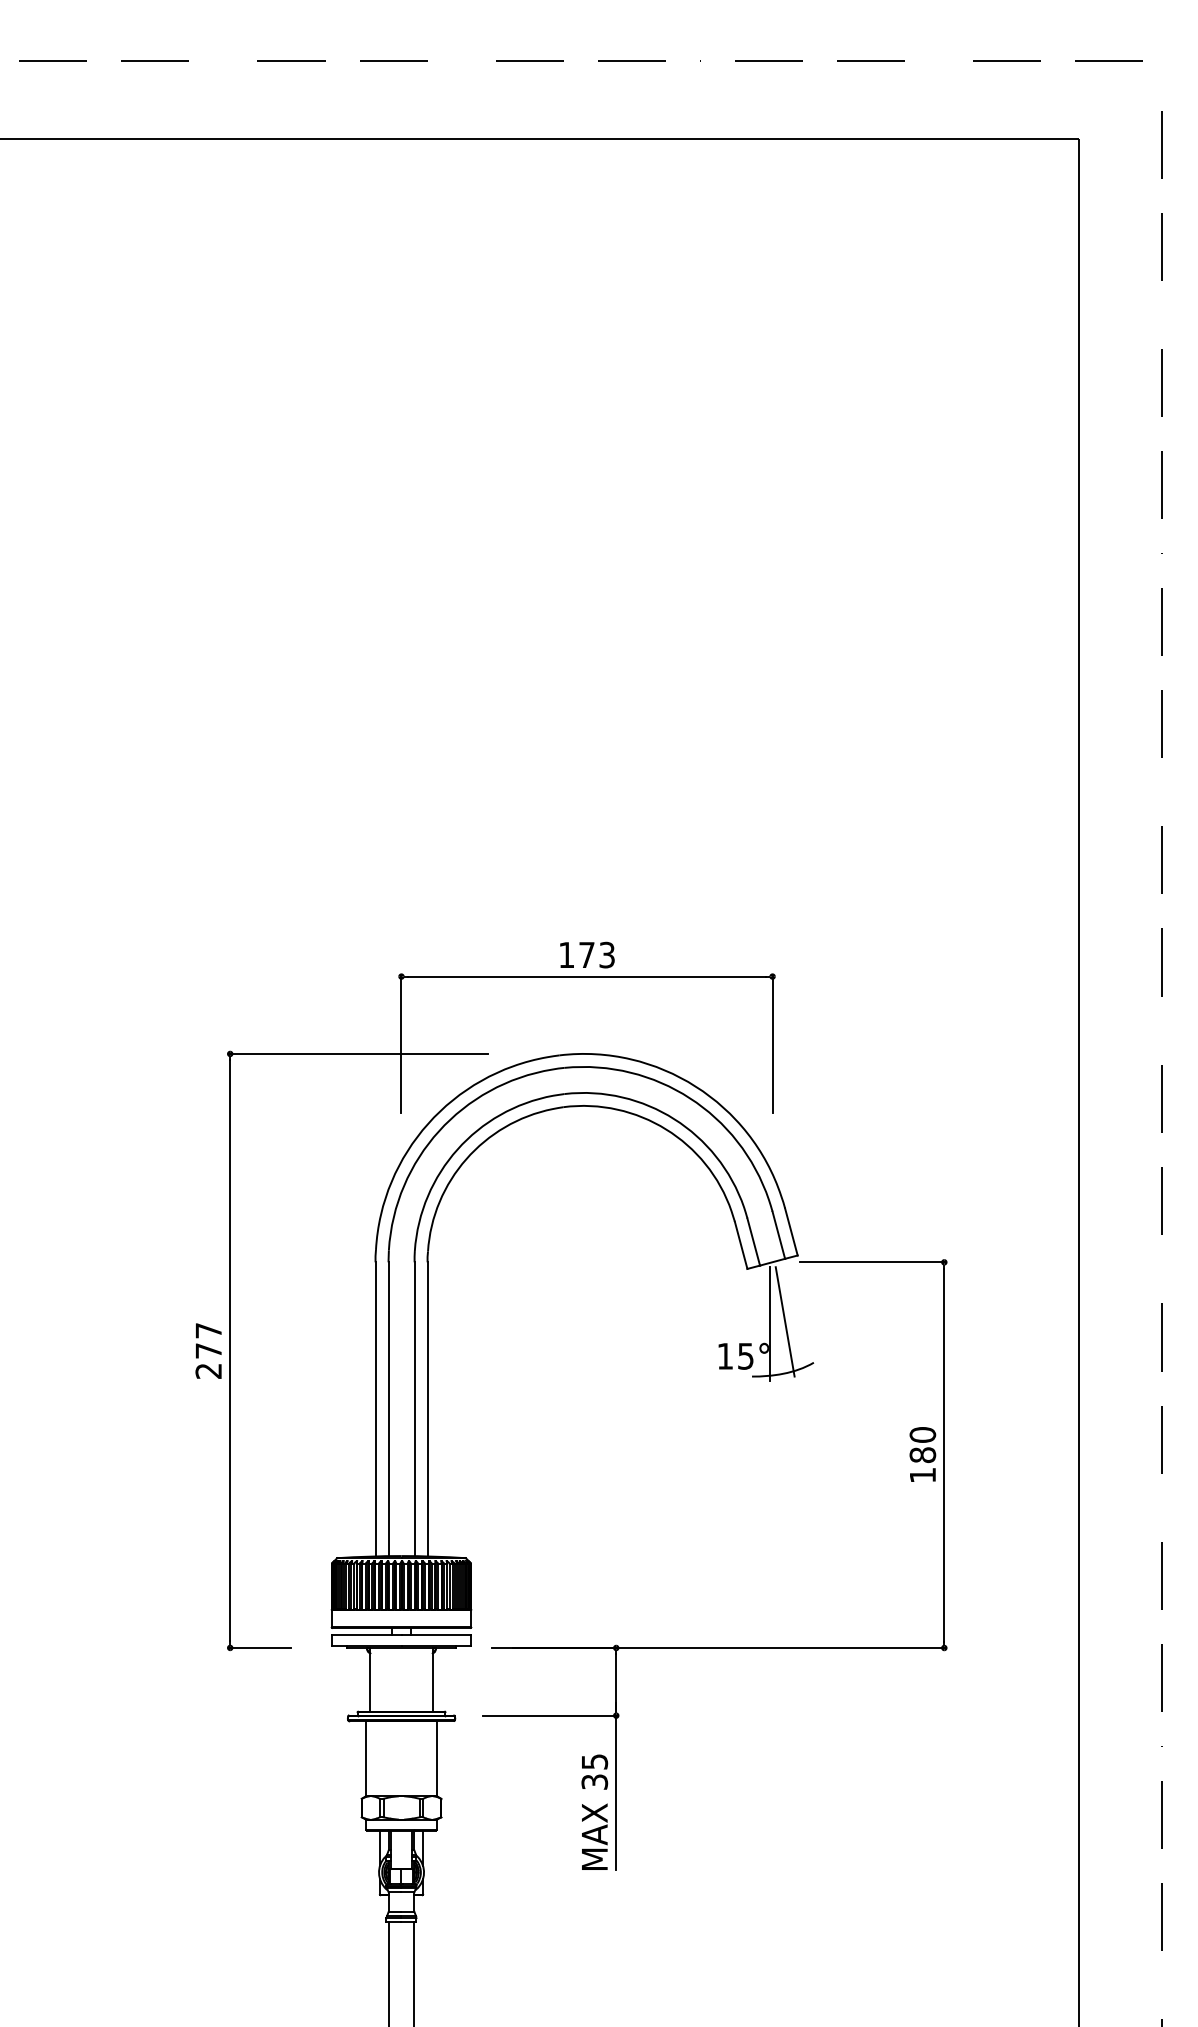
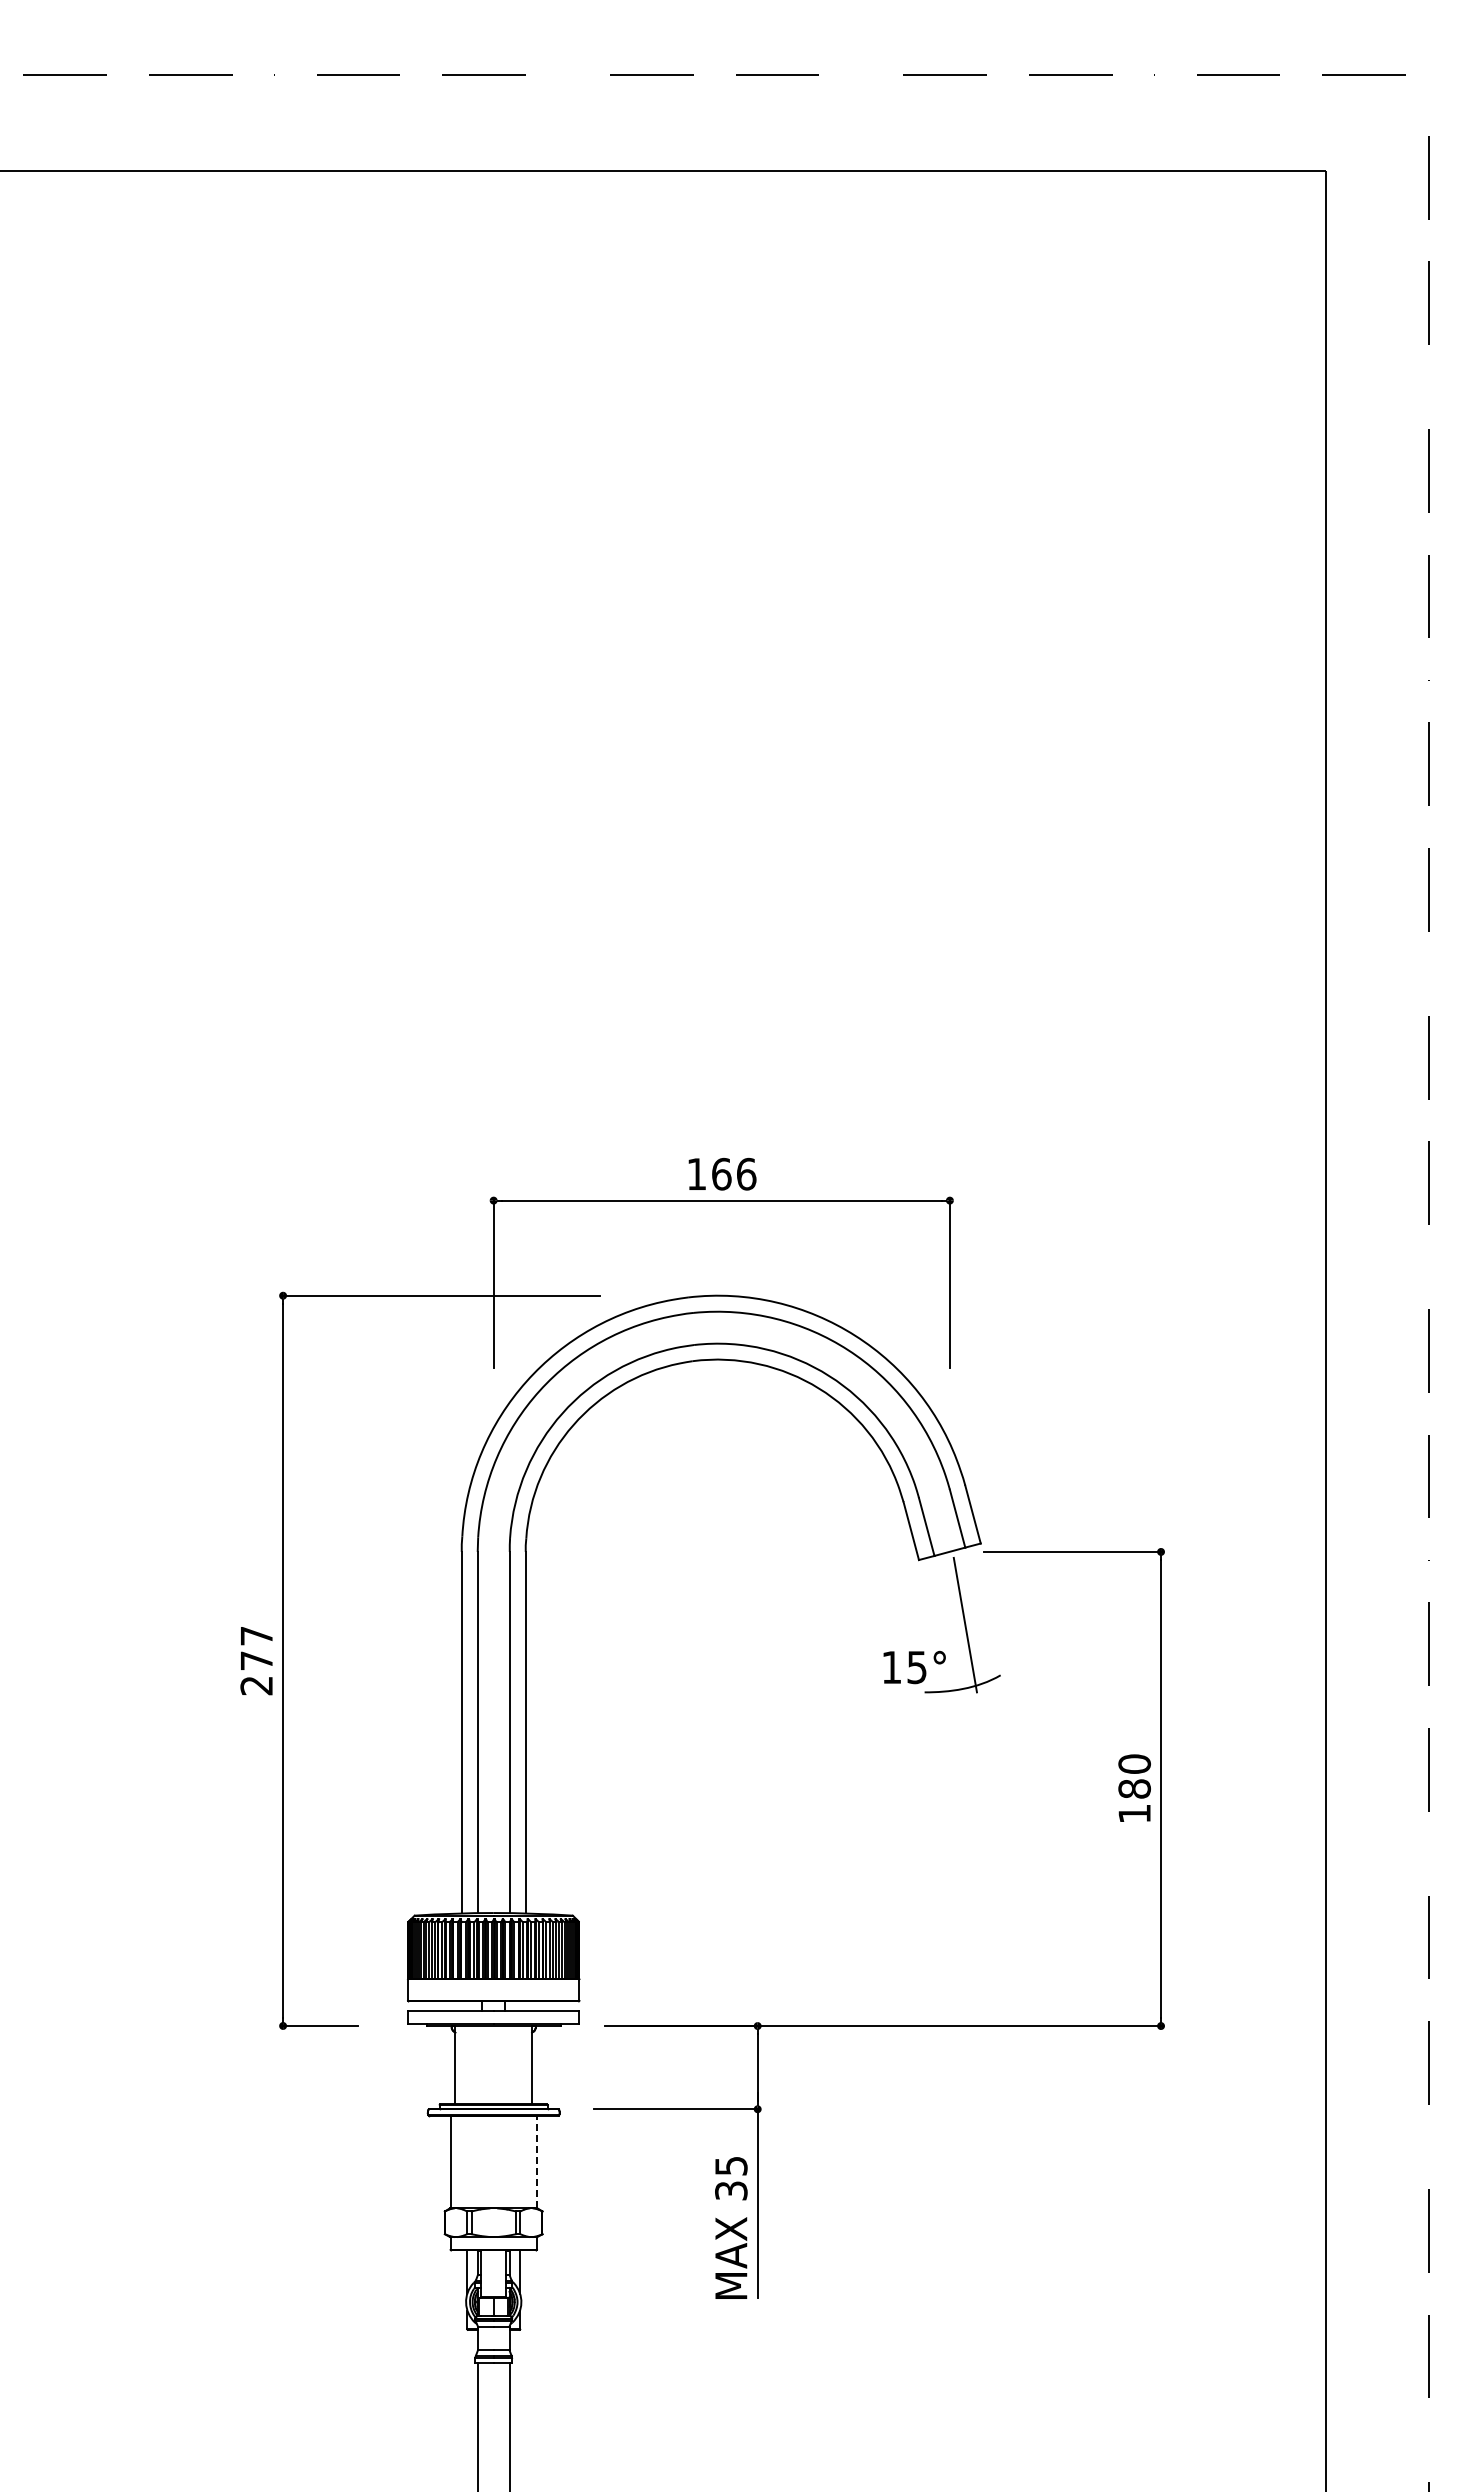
text: (597, 954) -> (734, 1173), 173 -> 166
line: (770, 1323) -> (947, 1627), removed
line: (436, 1758) -> (536, 2161), solid -> dashed

